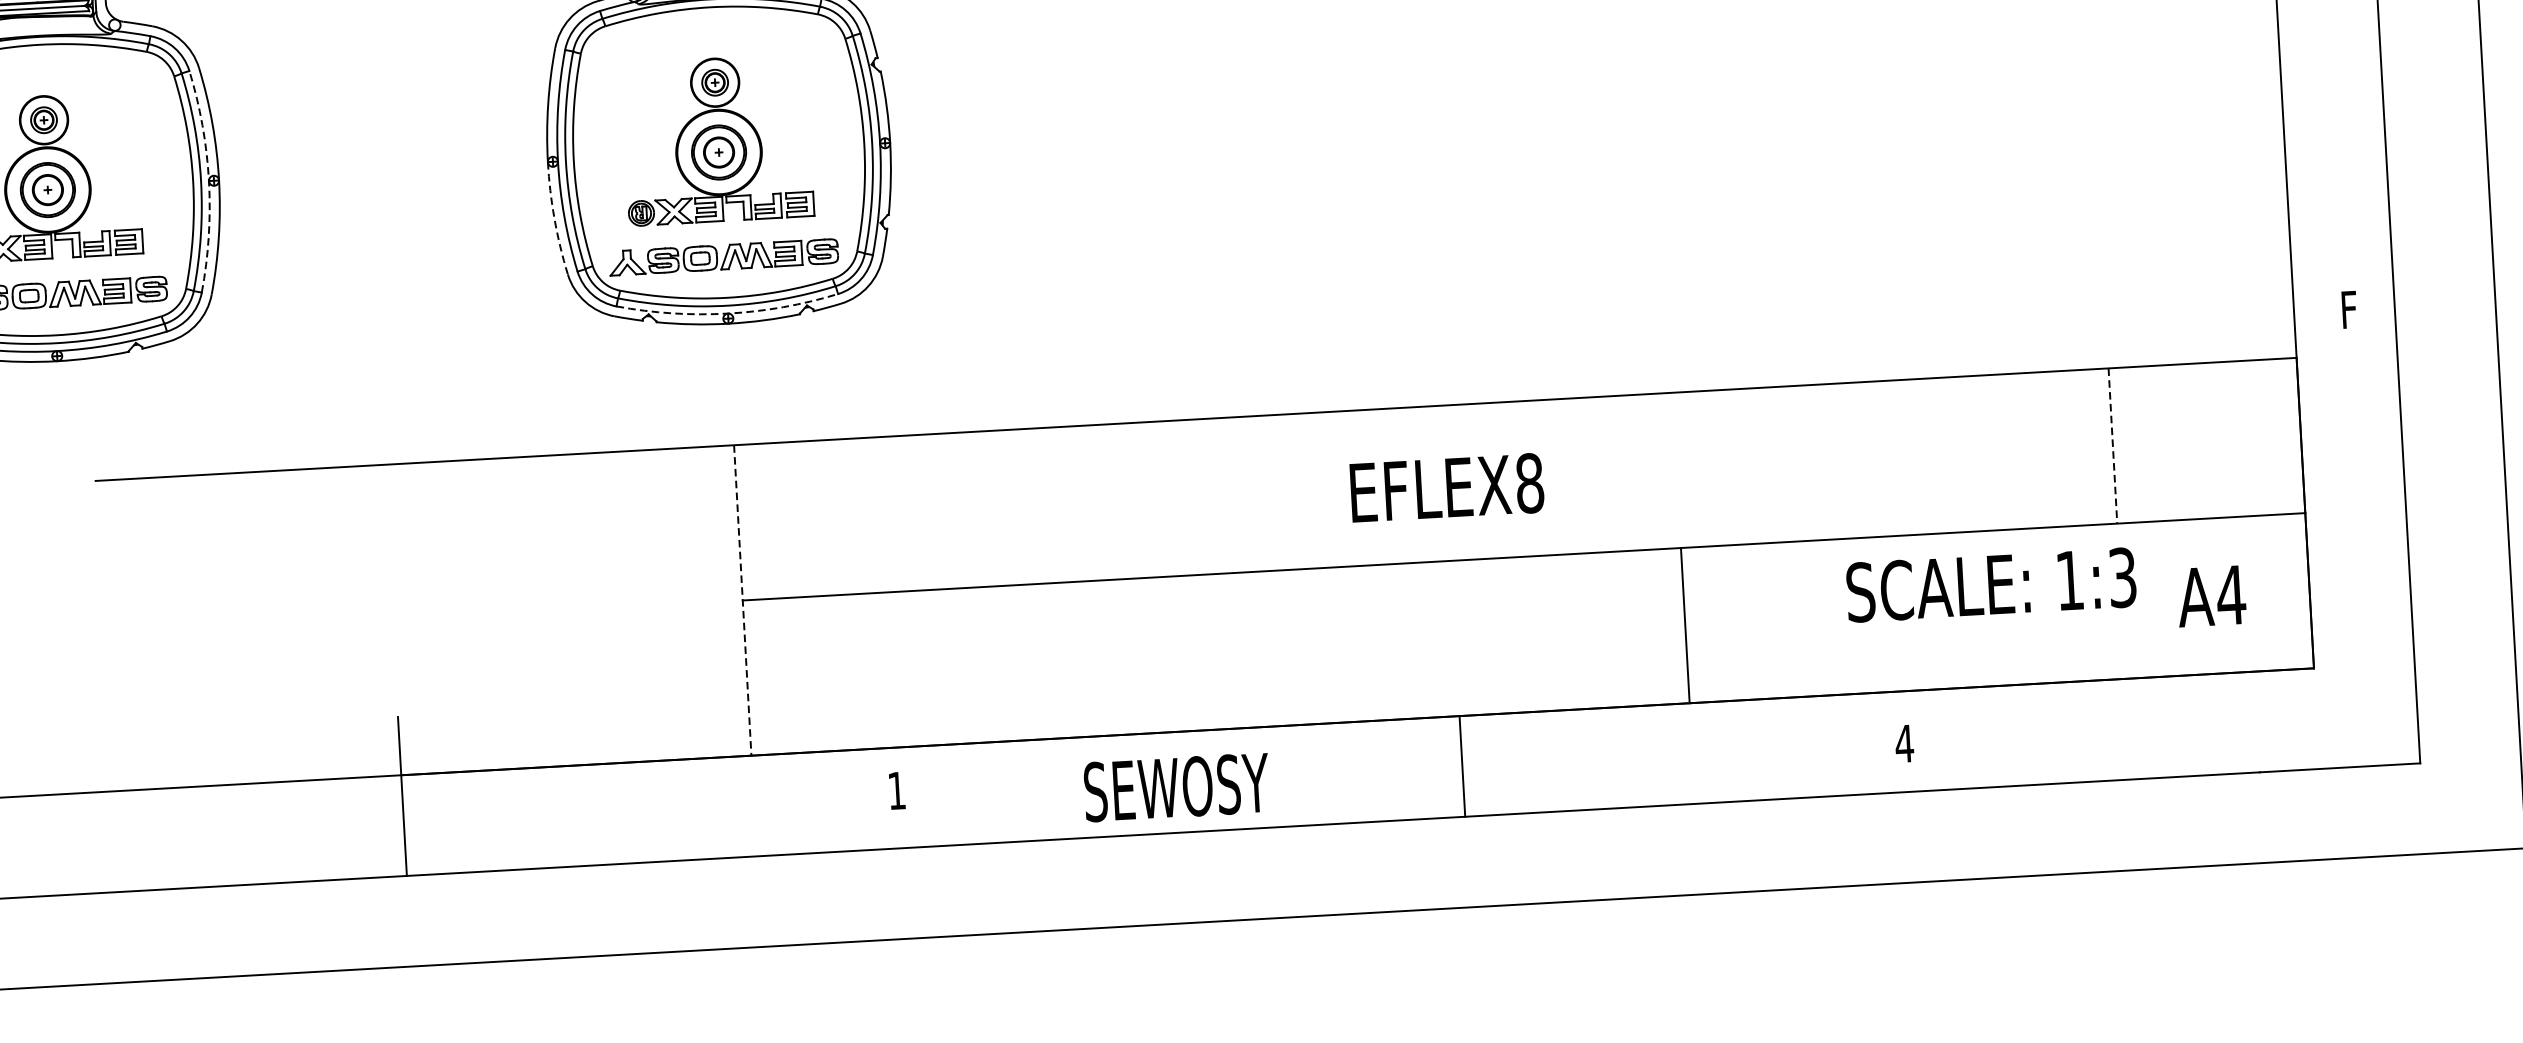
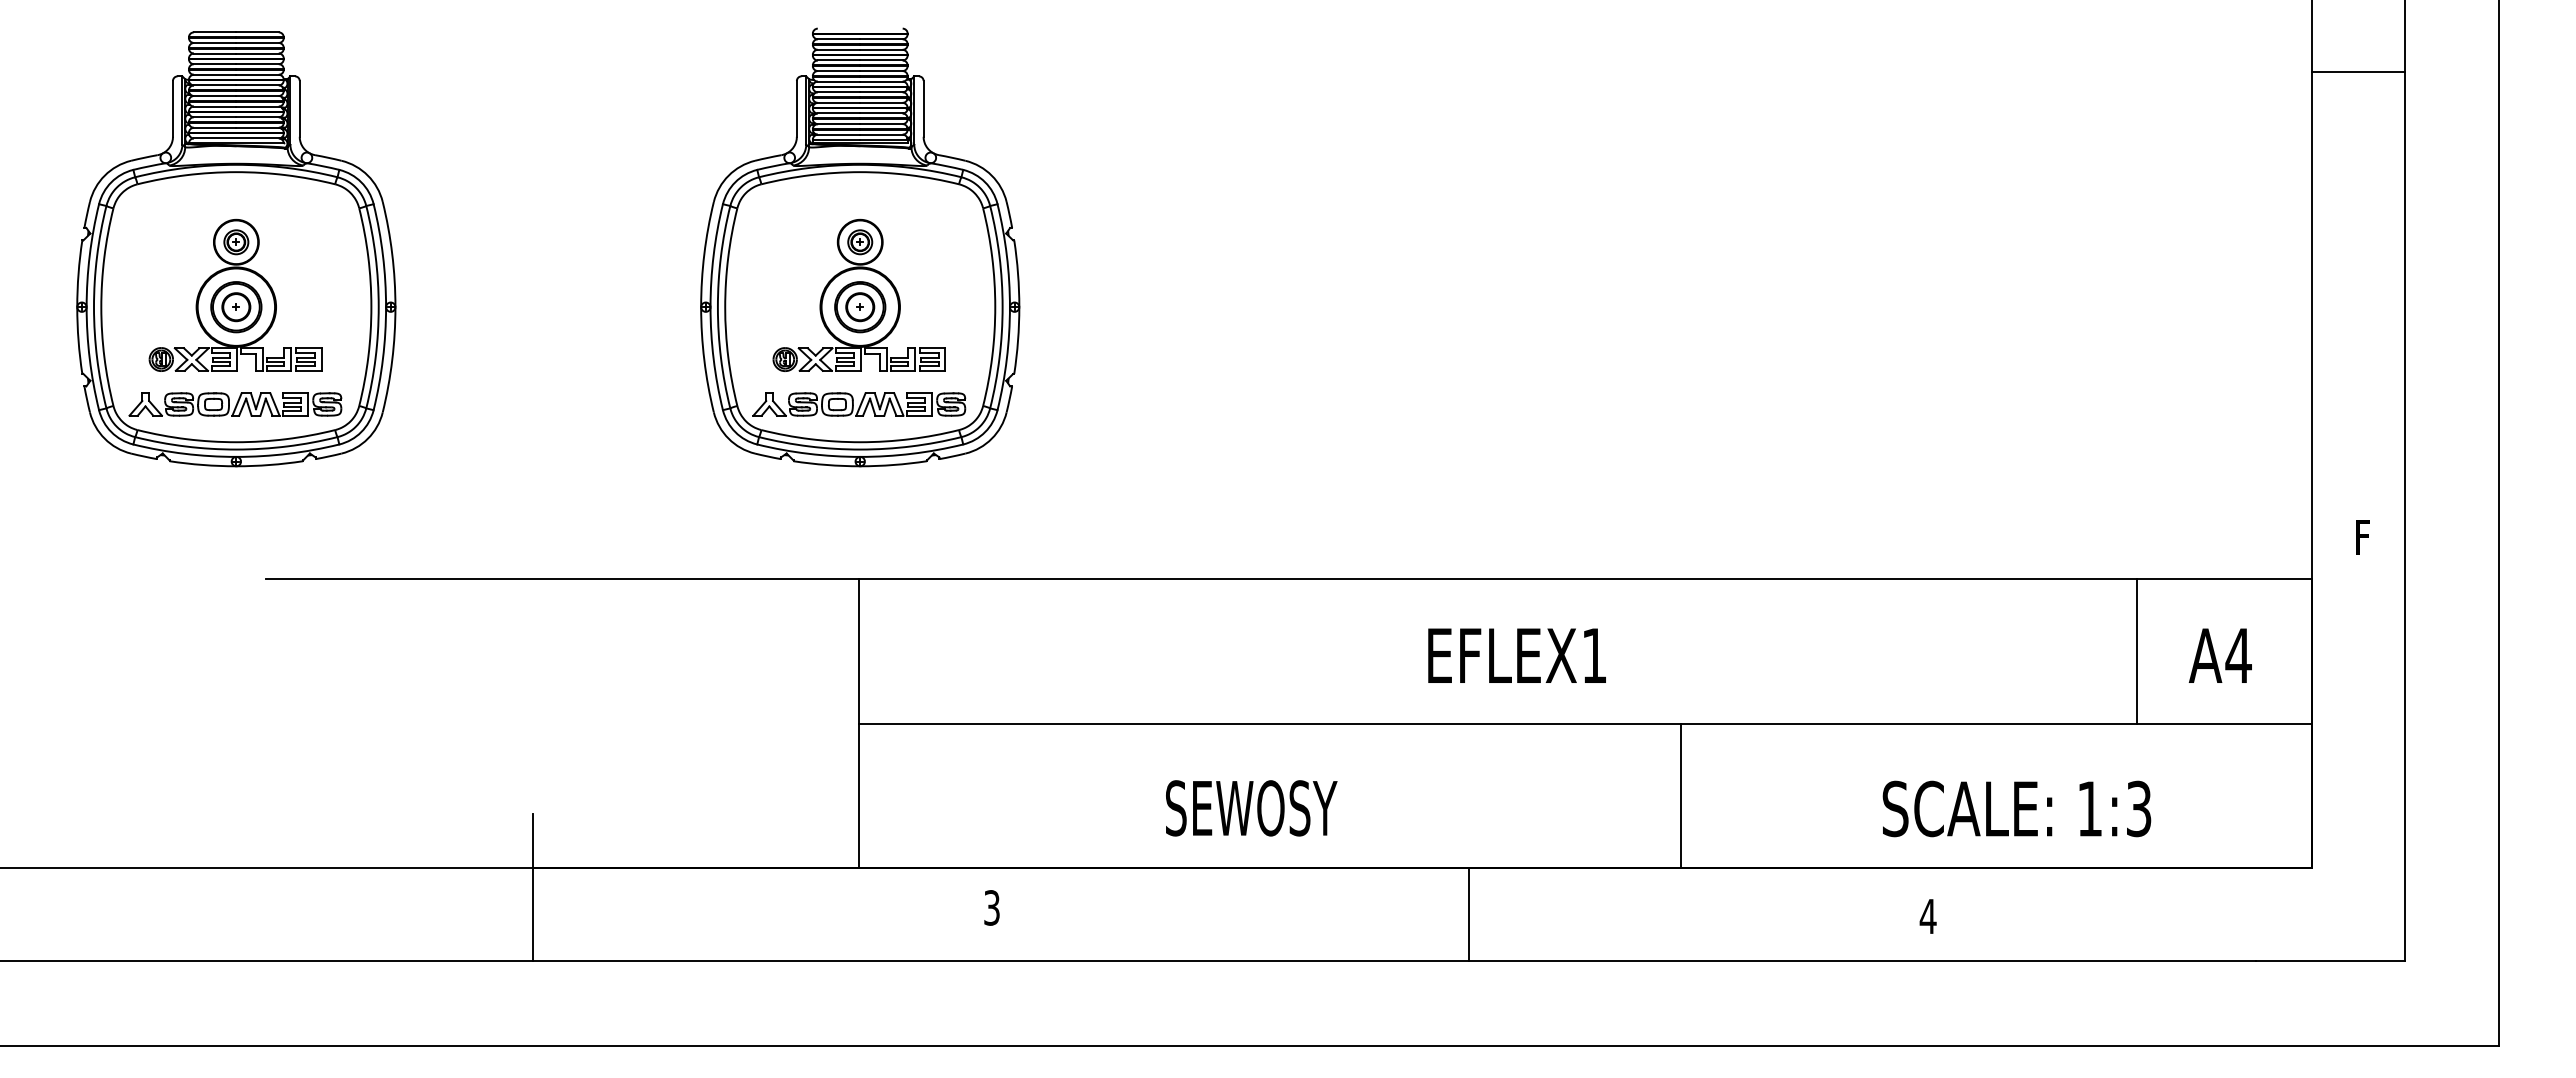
arc: (209, 181) -> (386, 307), dashed -> solid
arc: (554, 219) -> (704, 360), dashed -> solid
arc: (728, 313) -> (860, 456), dashed -> solid
line: (2112, 446) -> (2136, 651), dashed -> solid
text: (1529, 483) -> (1594, 655), EFLEX8 -> EFLEX1
text: (1990, 584) -> (2016, 808), moved
text: (2210, 596) -> (2219, 655), moved
line: (743, 601) -> (859, 724), dashed -> solid
line: (1685, 625) -> (1681, 795), moved
line: (1462, 766) -> (1469, 914), moved
text: (1176, 787) -> (1251, 808), moved
text: (896, 790) -> (991, 907), 1 -> 3

